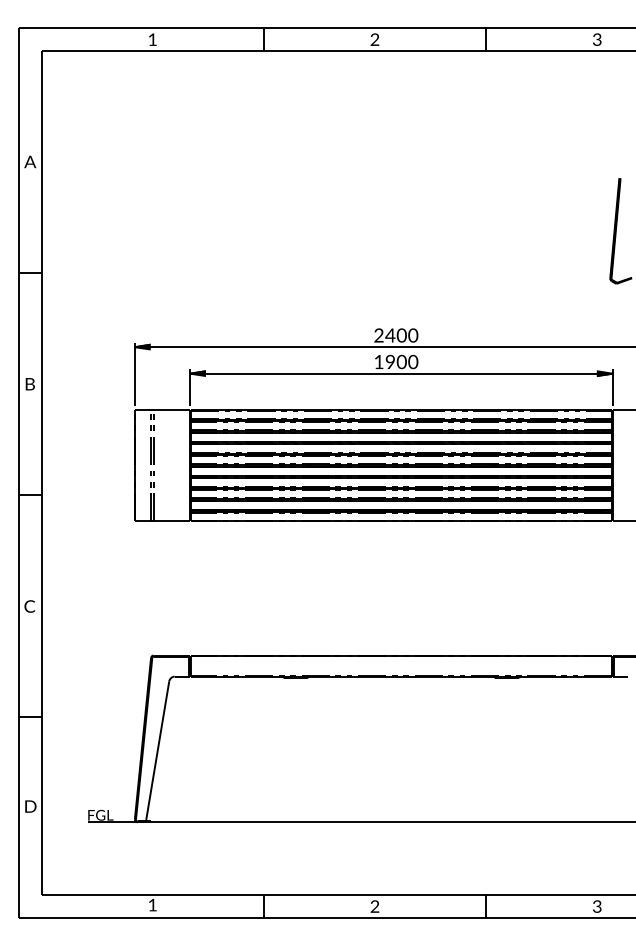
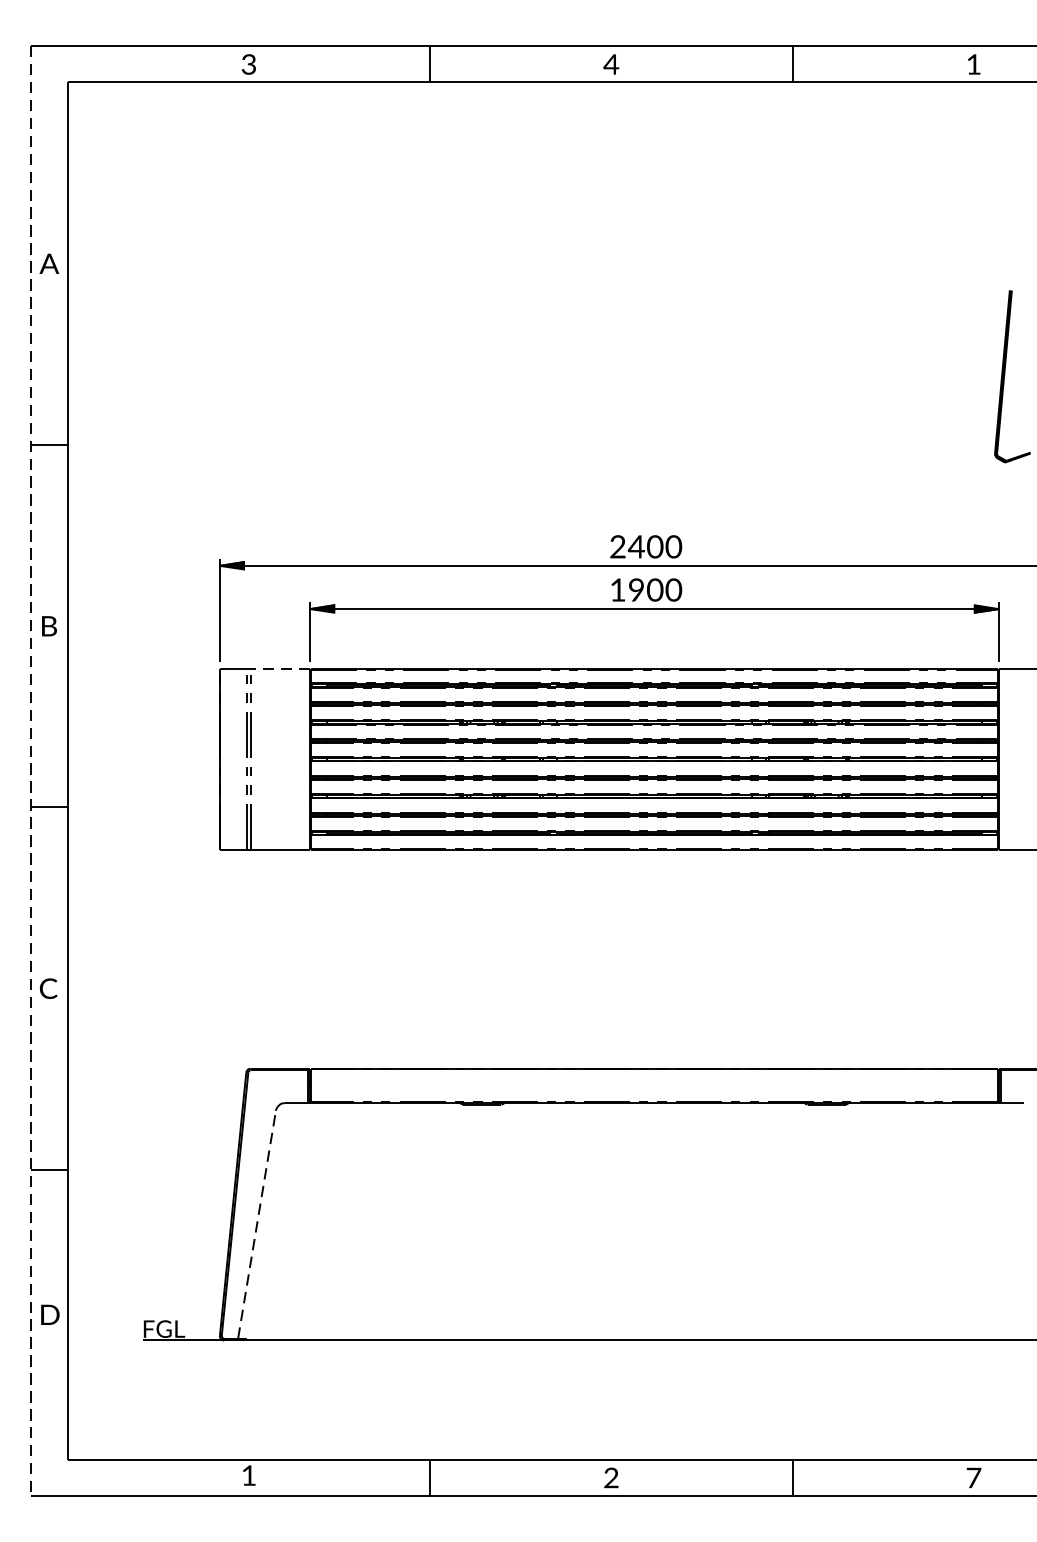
text: (152, 39) -> (248, 64), 1 -> 3
text: (374, 39) -> (610, 64), 2 -> 4
text: (597, 39) -> (974, 64), 3 -> 1
line: (171, 410) -> (279, 669), solid -> dashed
line: (19, 473) -> (31, 771), solid -> dashed
line: (157, 751) -> (256, 1225), solid -> dashed
text: (597, 906) -> (974, 1477), 3 -> 7

